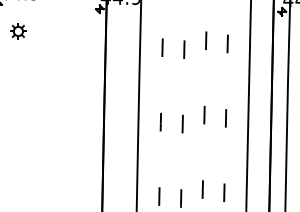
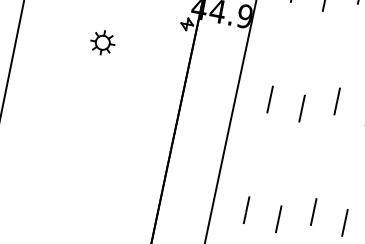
part: (18, 31) -> (102, 42), moved

